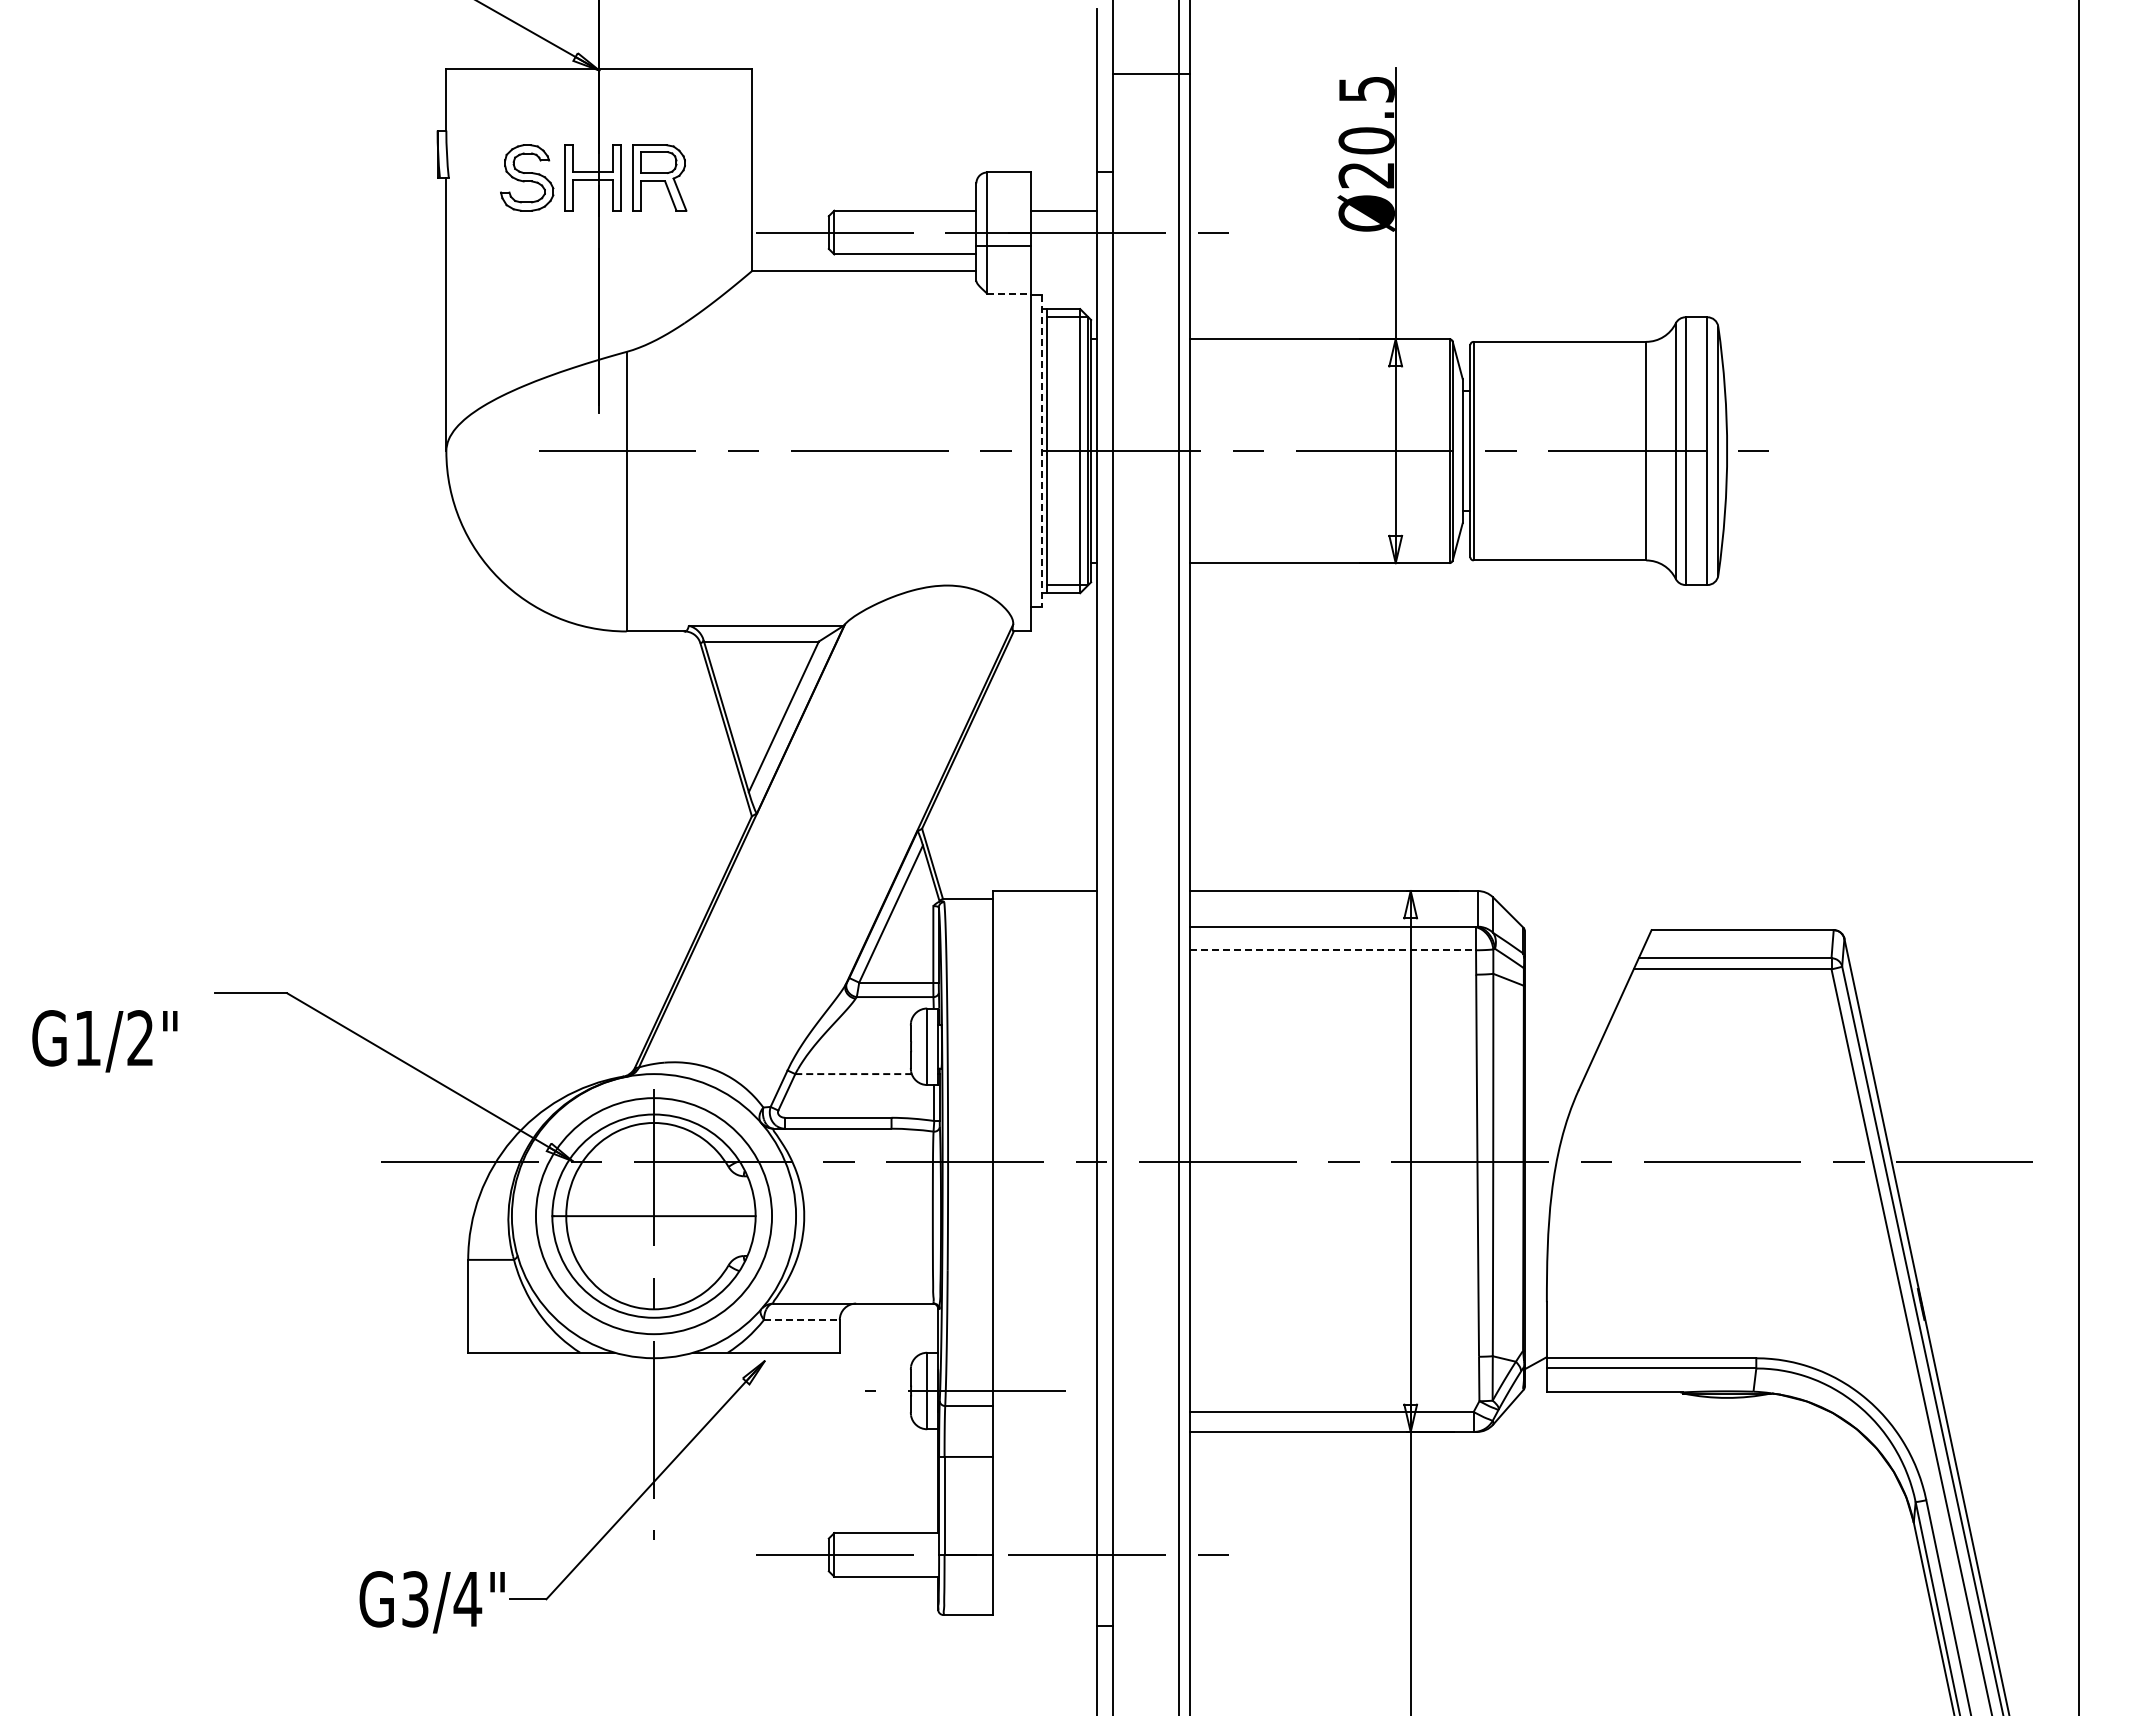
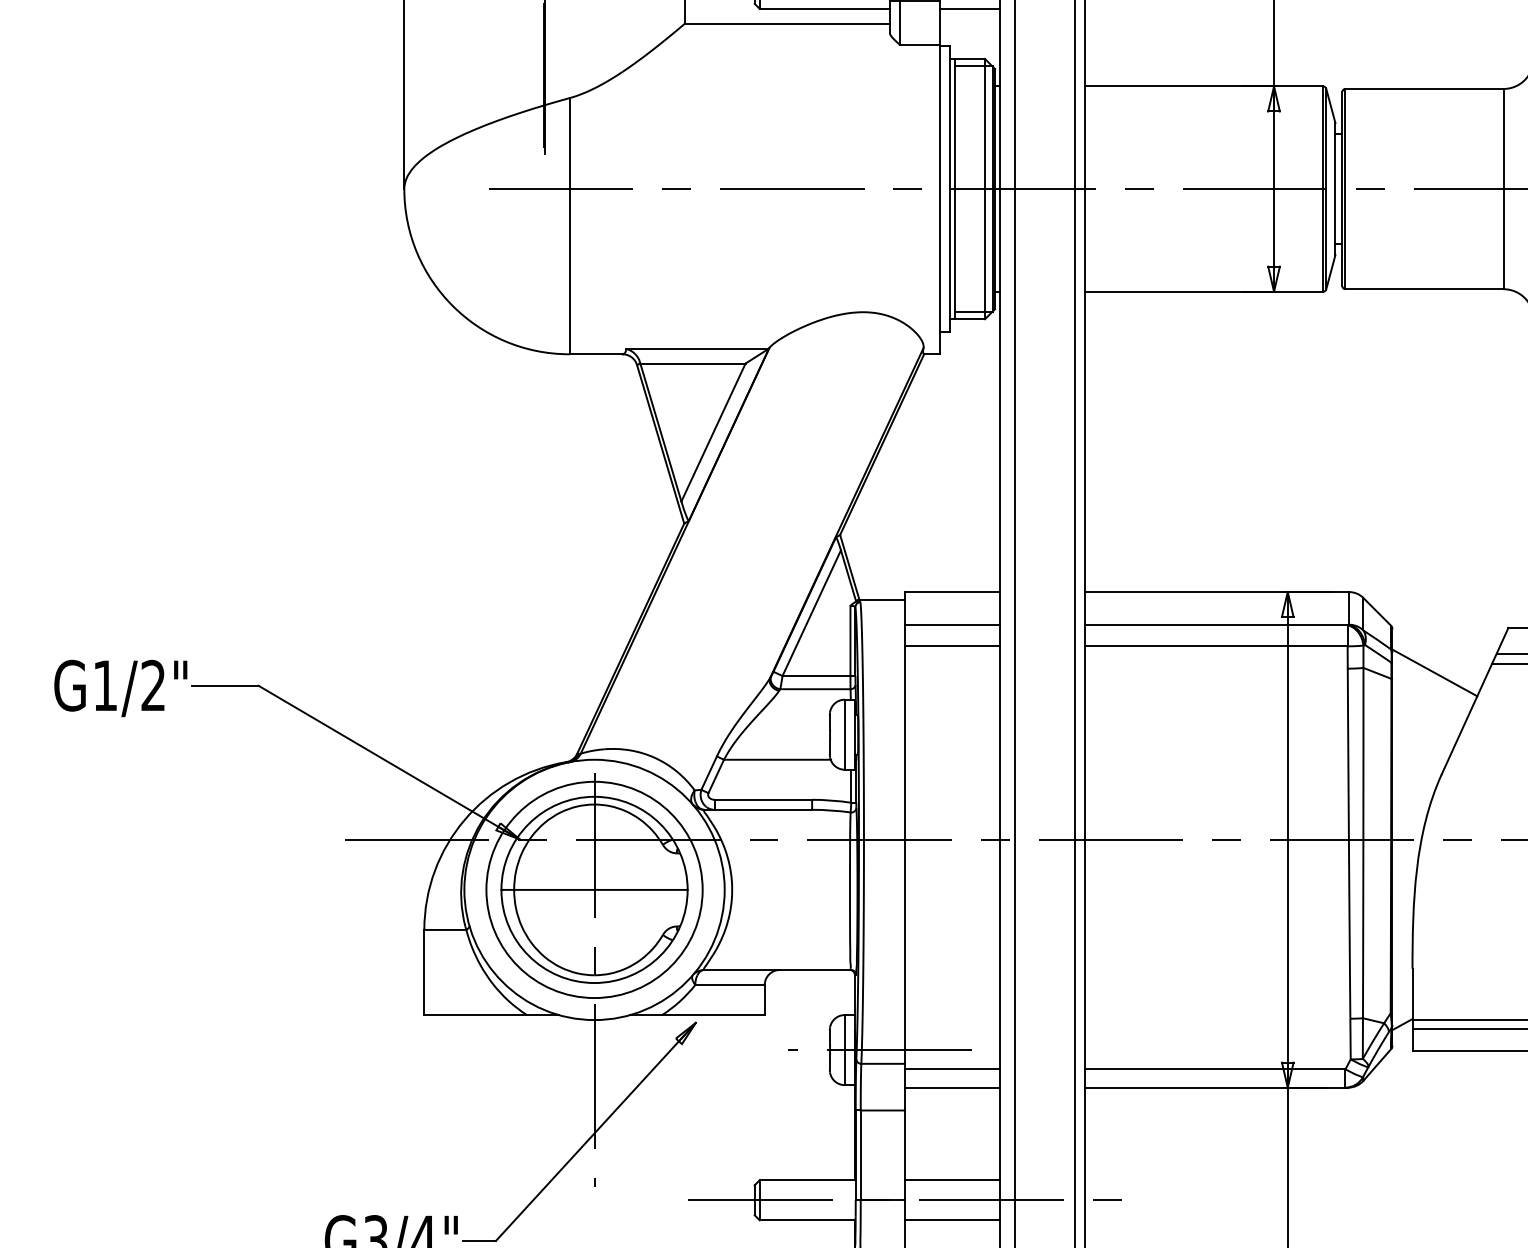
line: (1063, 254) -> (969, 8), added
line: (1009, 293) -> (920, 44), dashed -> solid
line: (1041, 451) -> (949, 189), dashed -> solid
line: (1044, 927) -> (952, 625), added
line: (1044, 950) -> (952, 646), added
line: (1333, 950) -> (1217, 646), dashed -> solid
line: (1571, 978) -> (1435, 672), added
text: (104, 1041) -> (120, 688), moved
line: (853, 1074) -> (777, 760), dashed -> solid
line: (801, 1319) -> (729, 984), dashed -> solid
line: (1044, 1412) -> (952, 1069), added
line: (1044, 1432) -> (952, 1088), added
line: (1044, 1533) -> (952, 1180), added
line: (1044, 1576) -> (952, 1220), added

